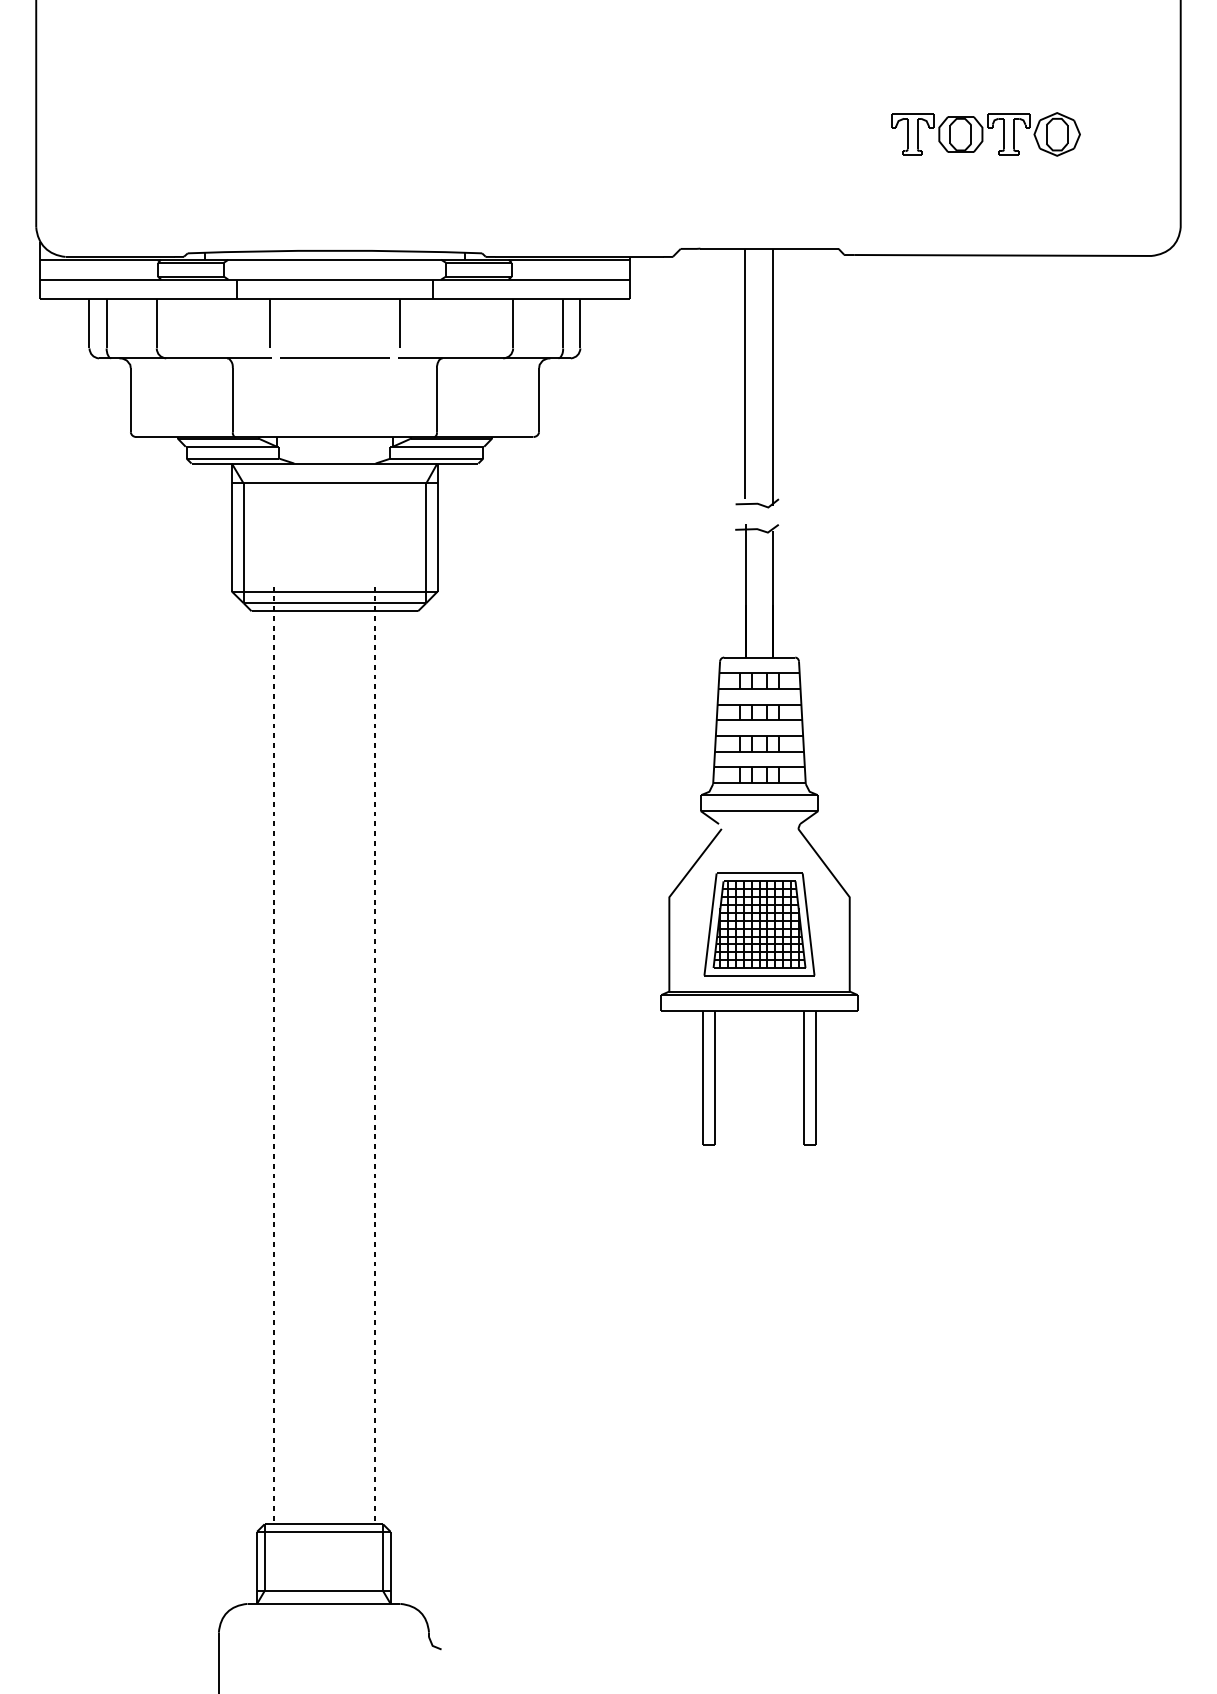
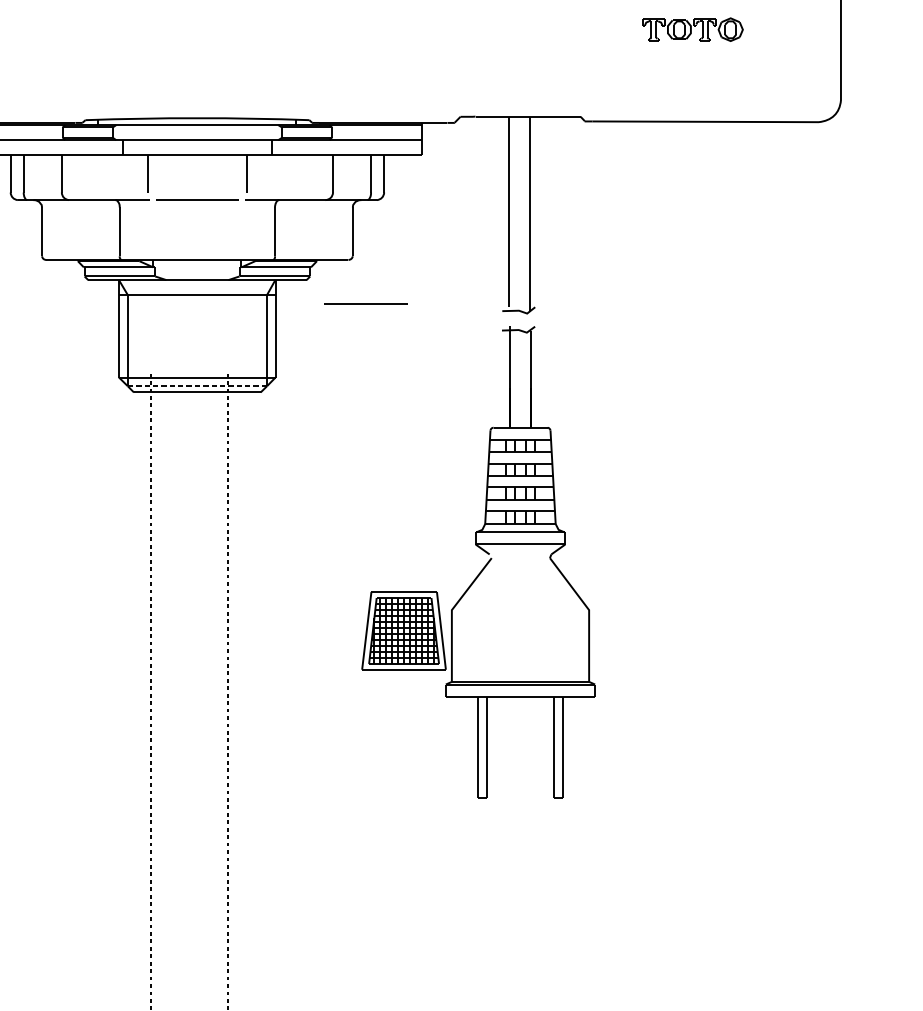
part: (985, 134) -> (692, 29), size x0.7
line: (556, 494) -> (366, 303), added
line: (335, 603) -> (197, 386), solid -> dashed
part: (759, 924) -> (404, 630), moved

